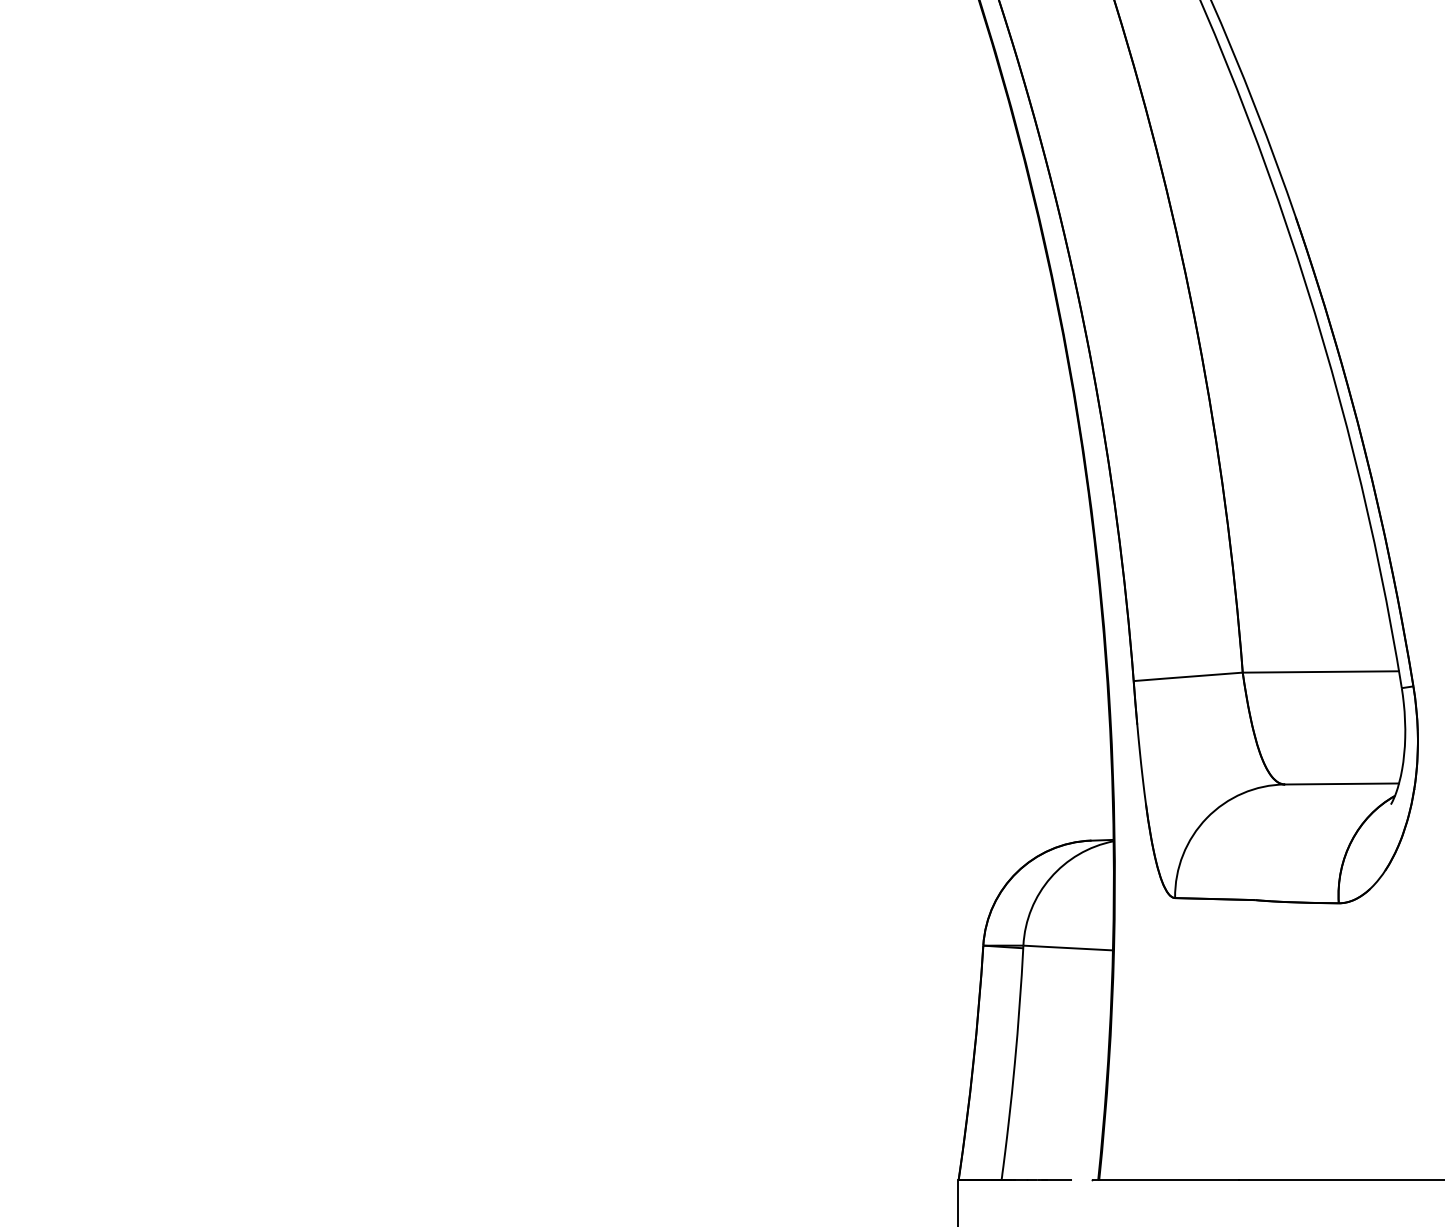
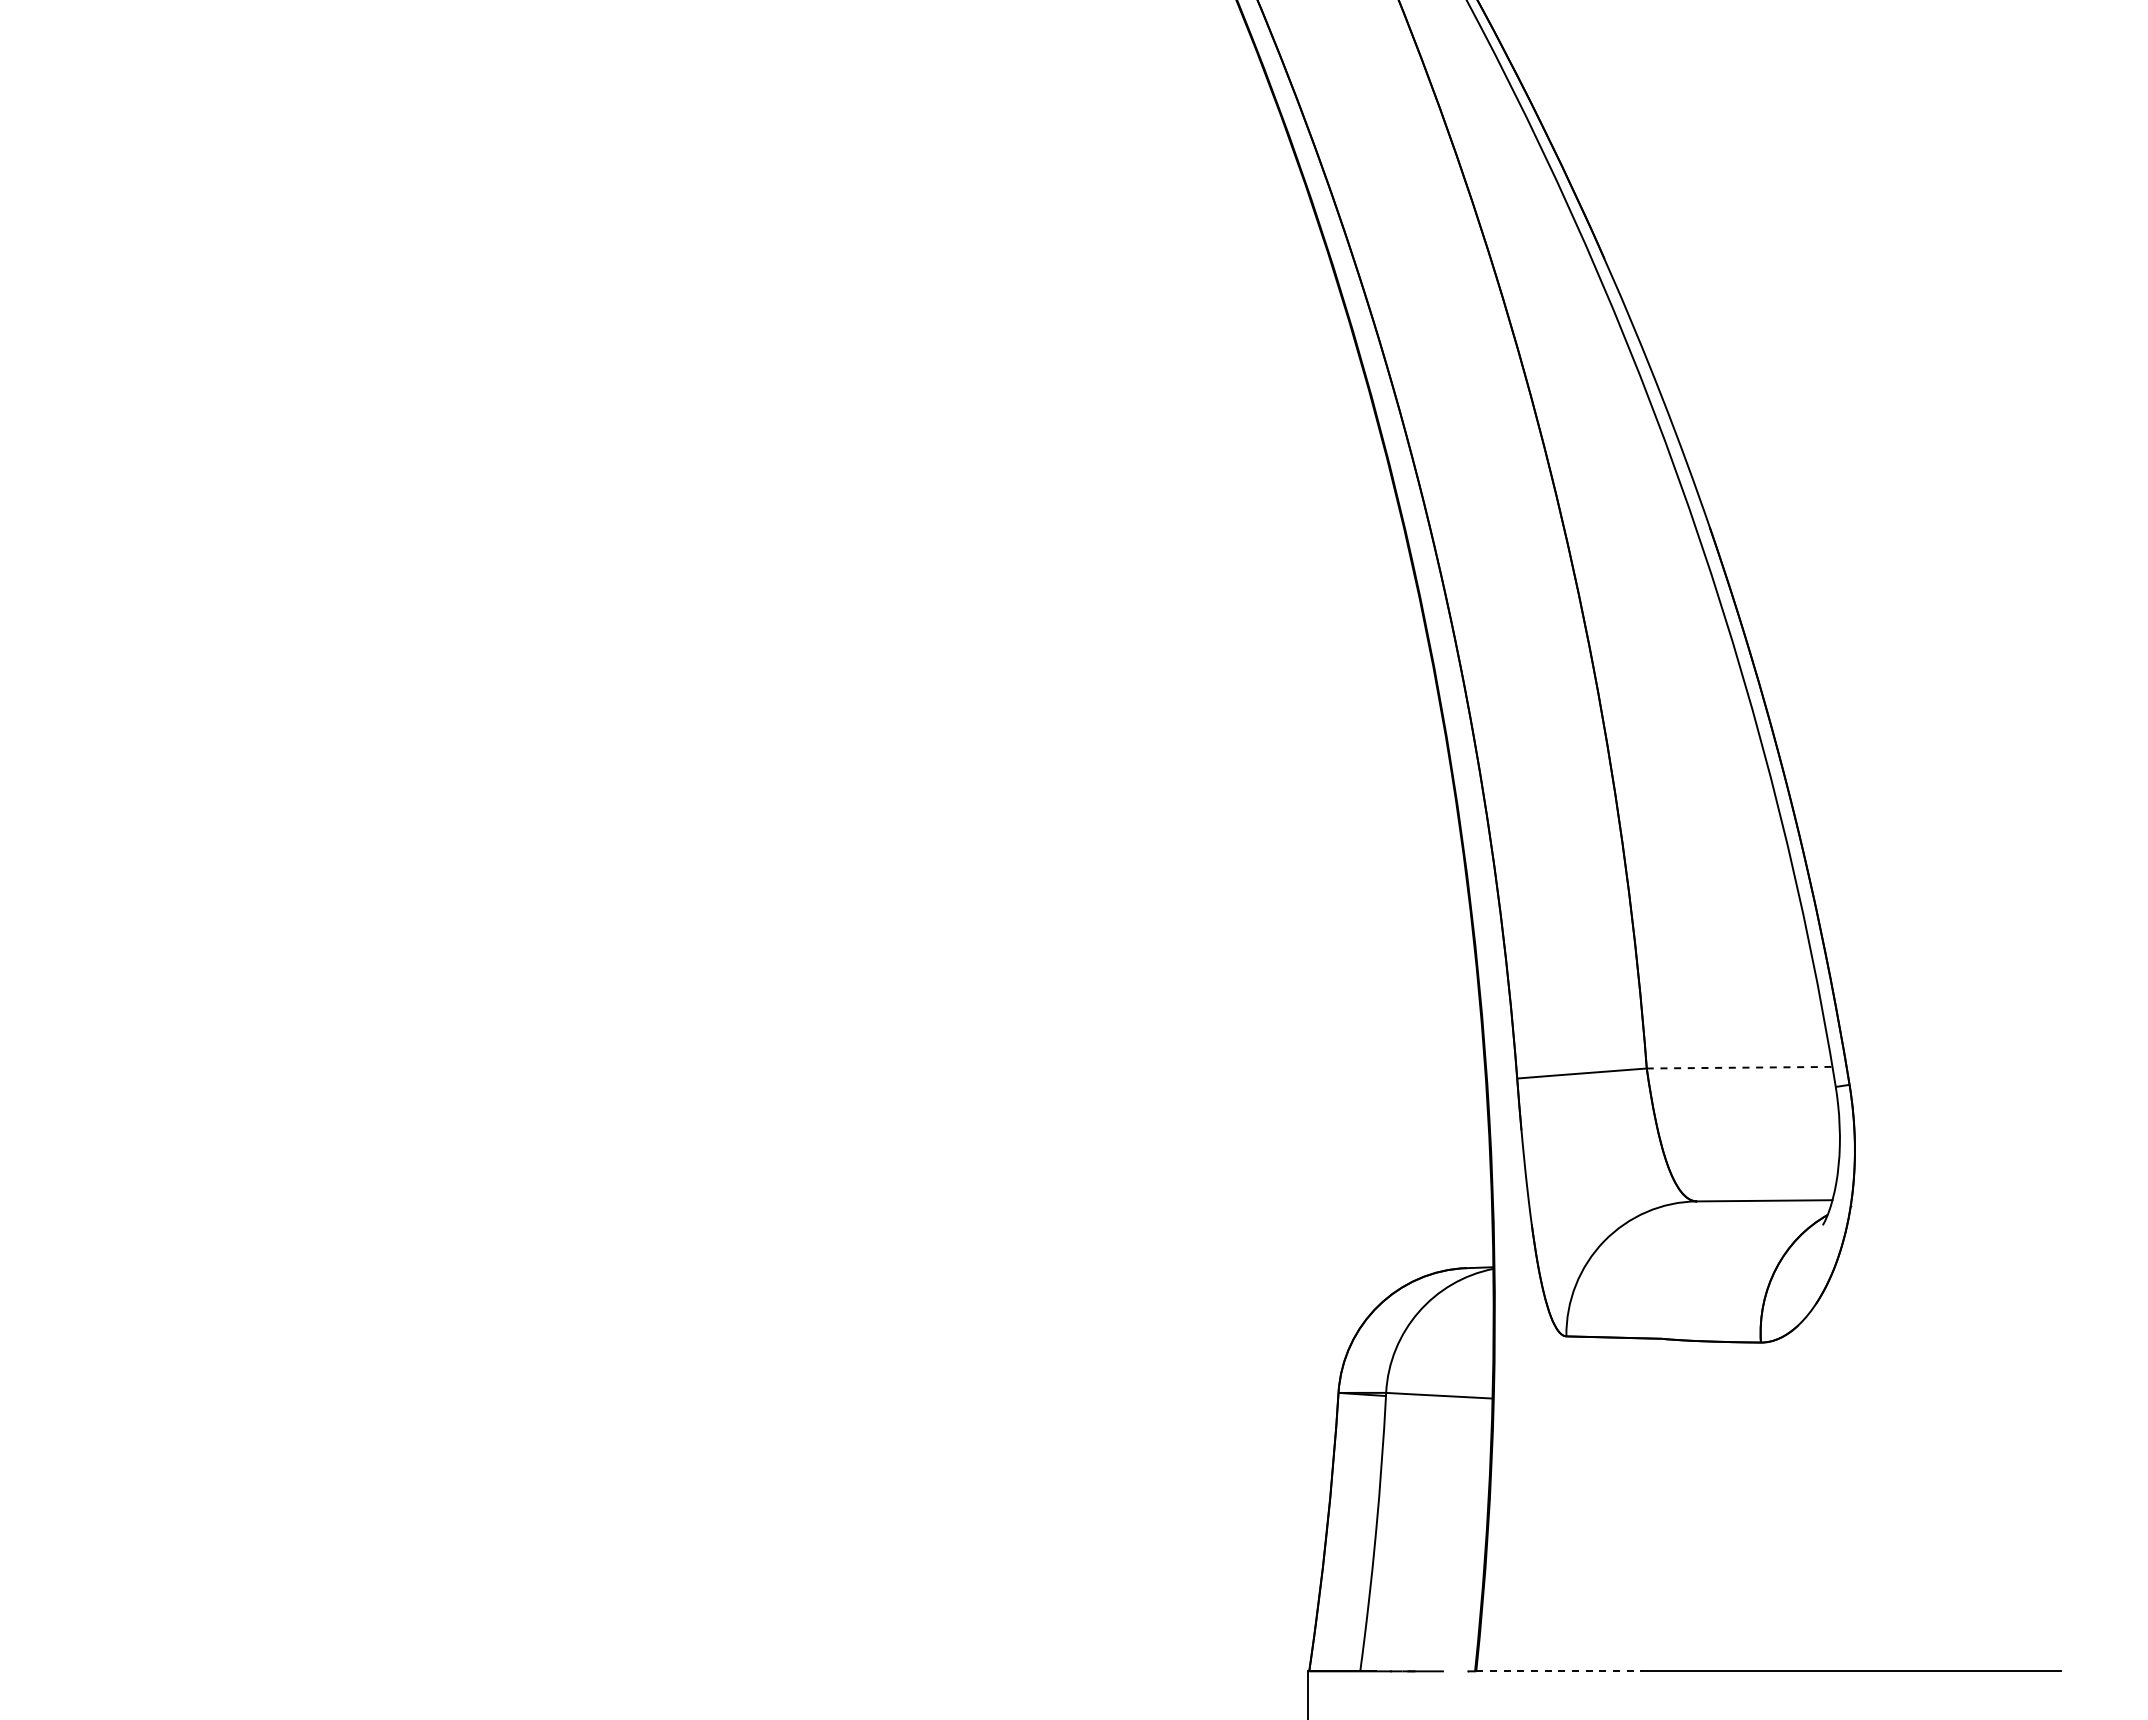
line: (1320, 671) -> (1739, 1067), solid -> dashed
line: (1169, 1180) -> (1559, 1671), solid -> dashed

